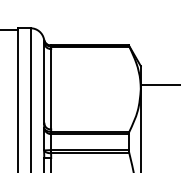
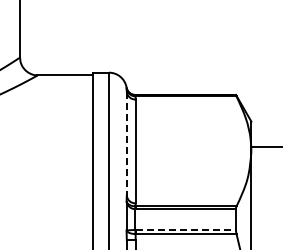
line: (44, 83) -> (126, 143), solid -> dashed
line: (90, 149) -> (186, 229), solid -> dashed

